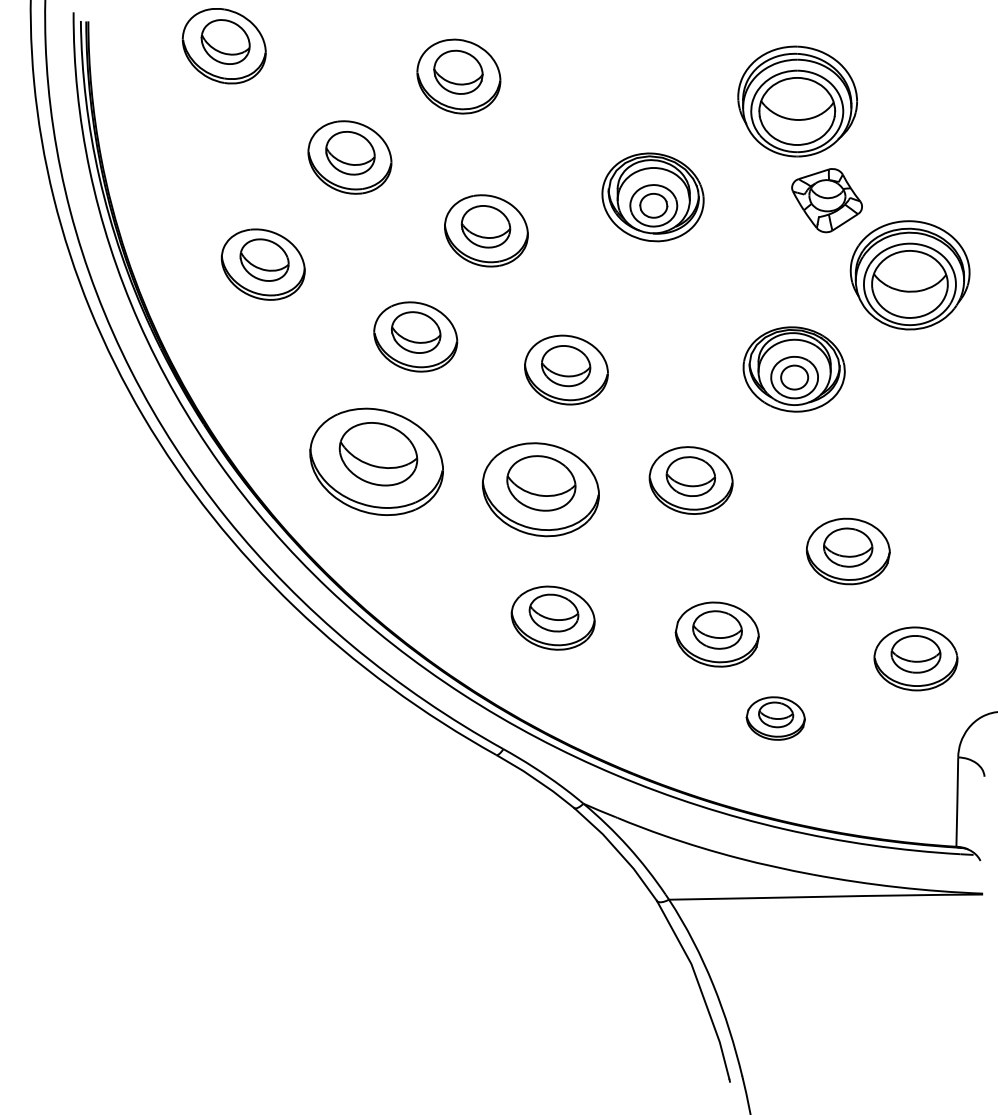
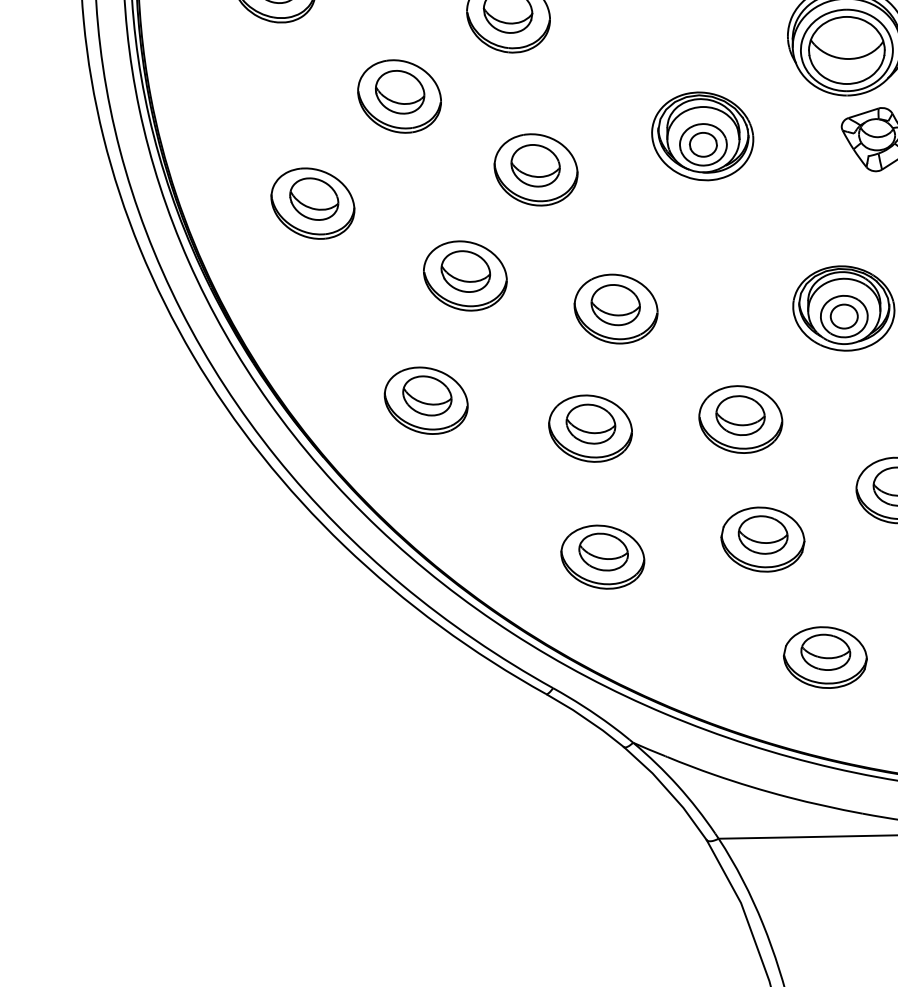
part: (376, 461) -> (426, 400), size x0.62
part: (540, 489) -> (590, 428), size x0.71
part: (716, 634) -> (762, 539), moved
part: (775, 718) -> (825, 657), size x1.43

